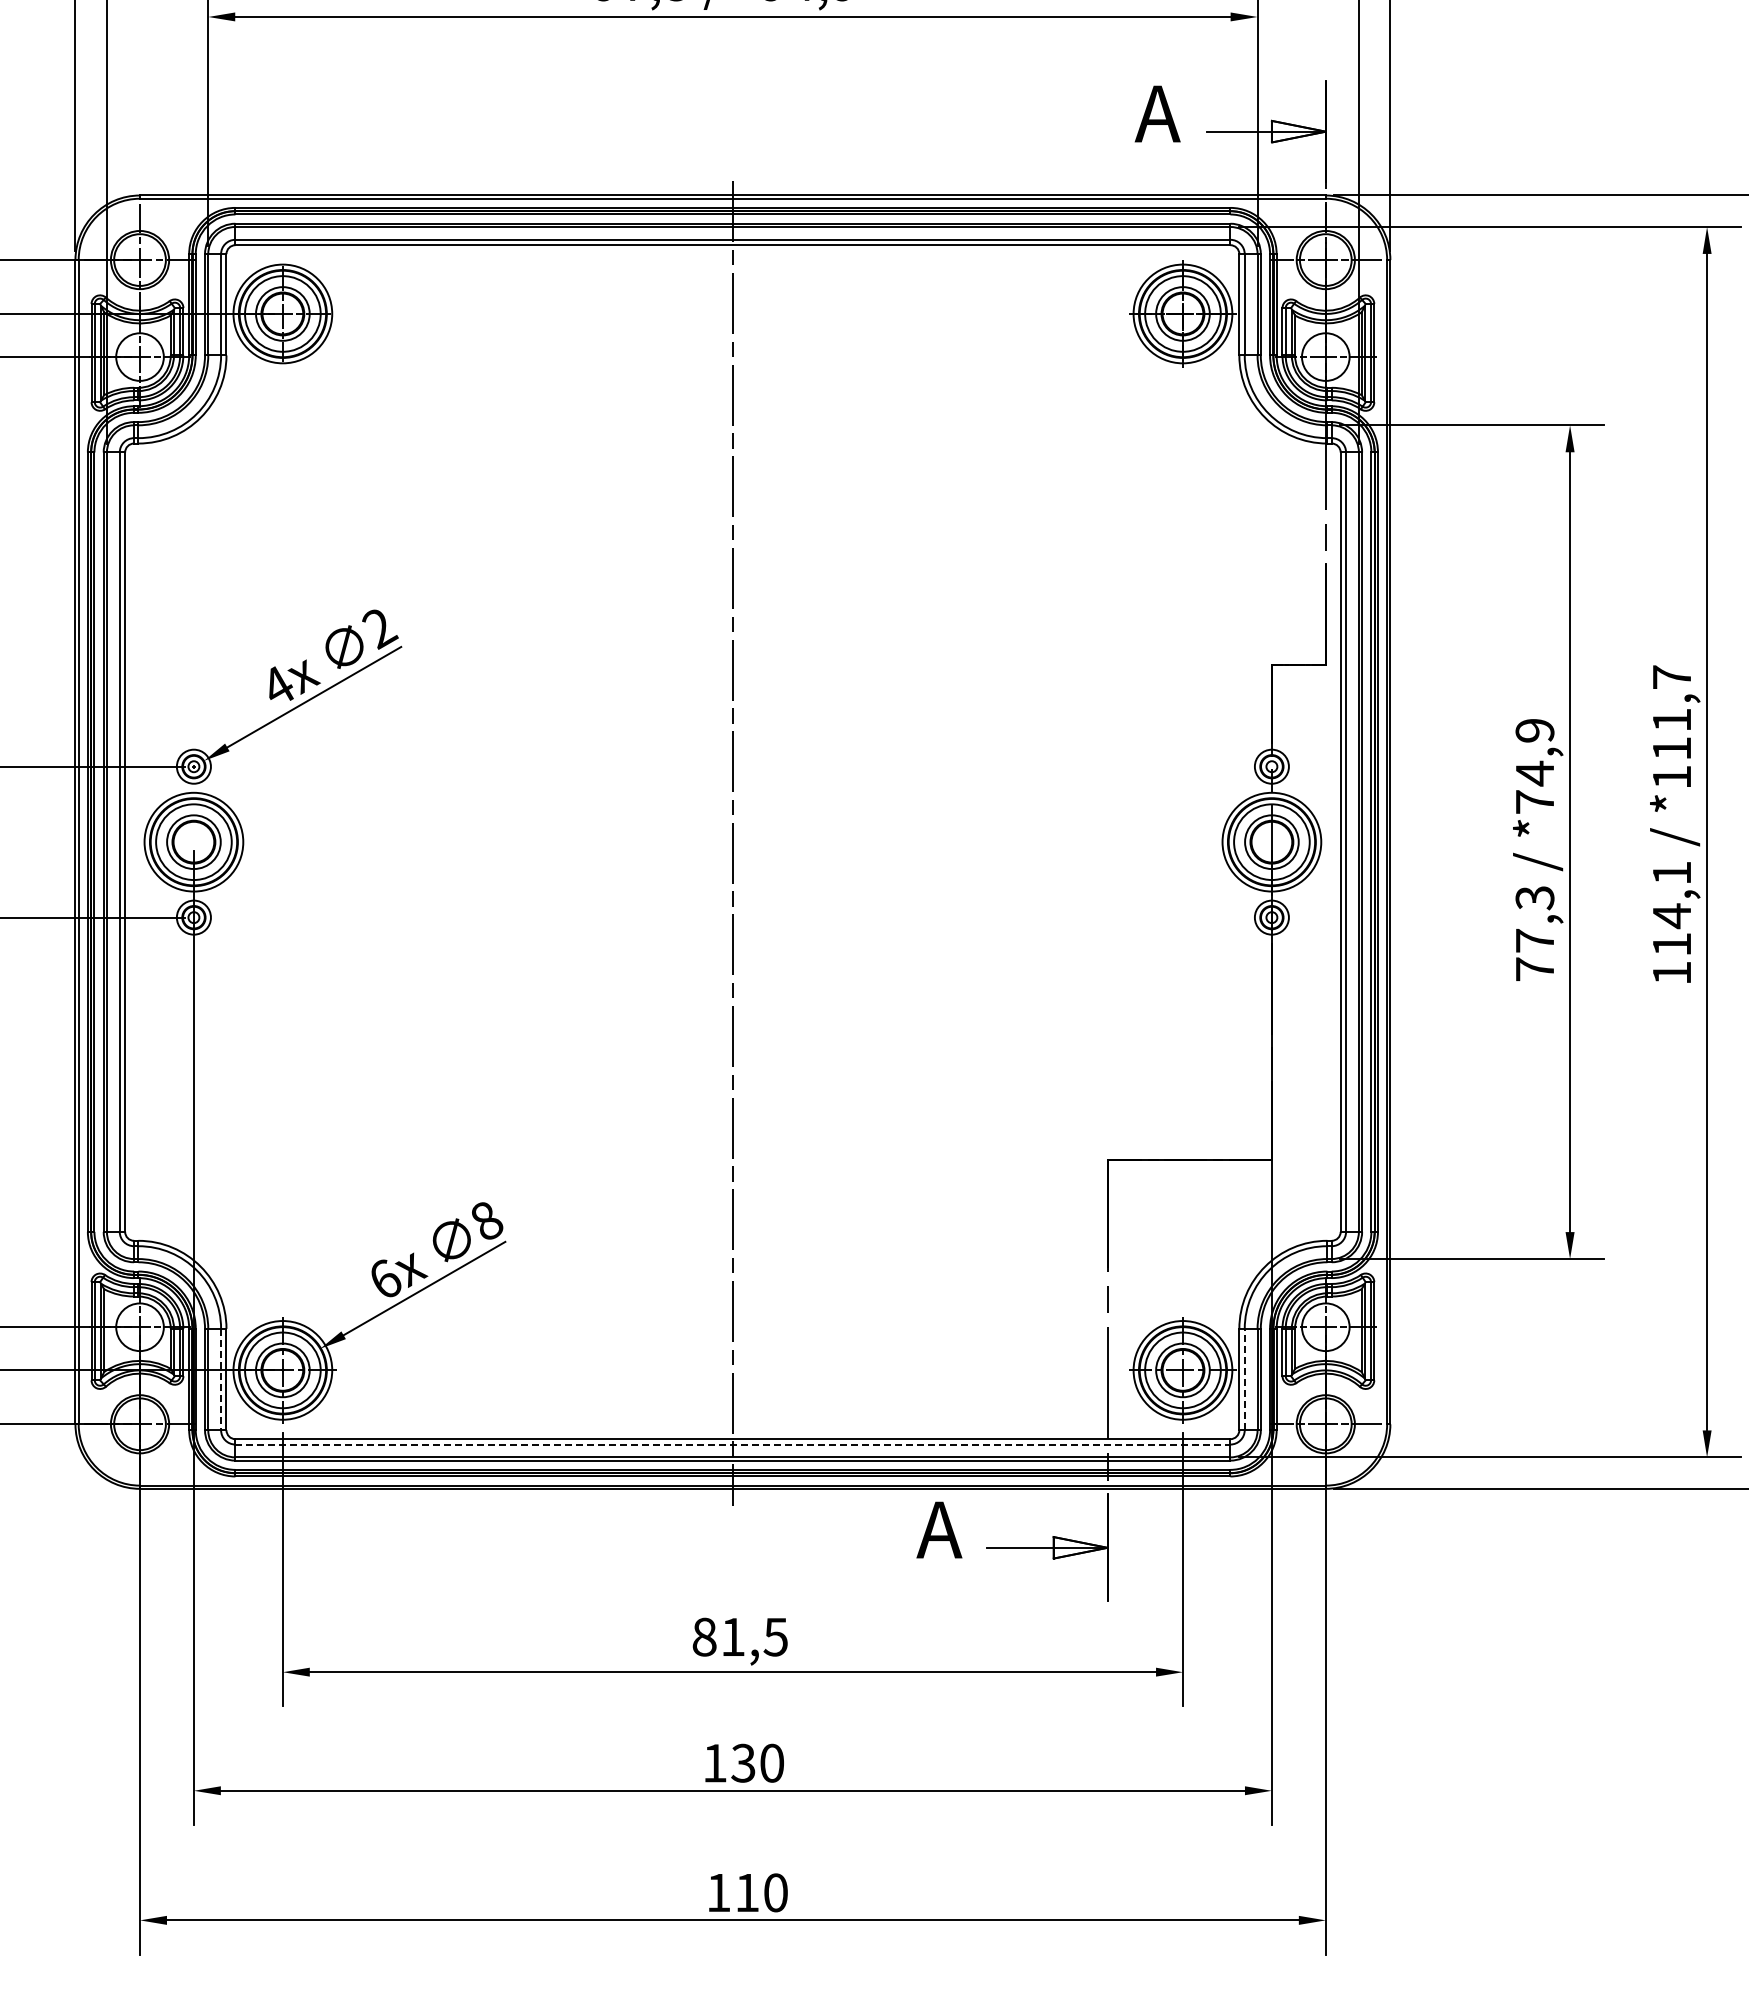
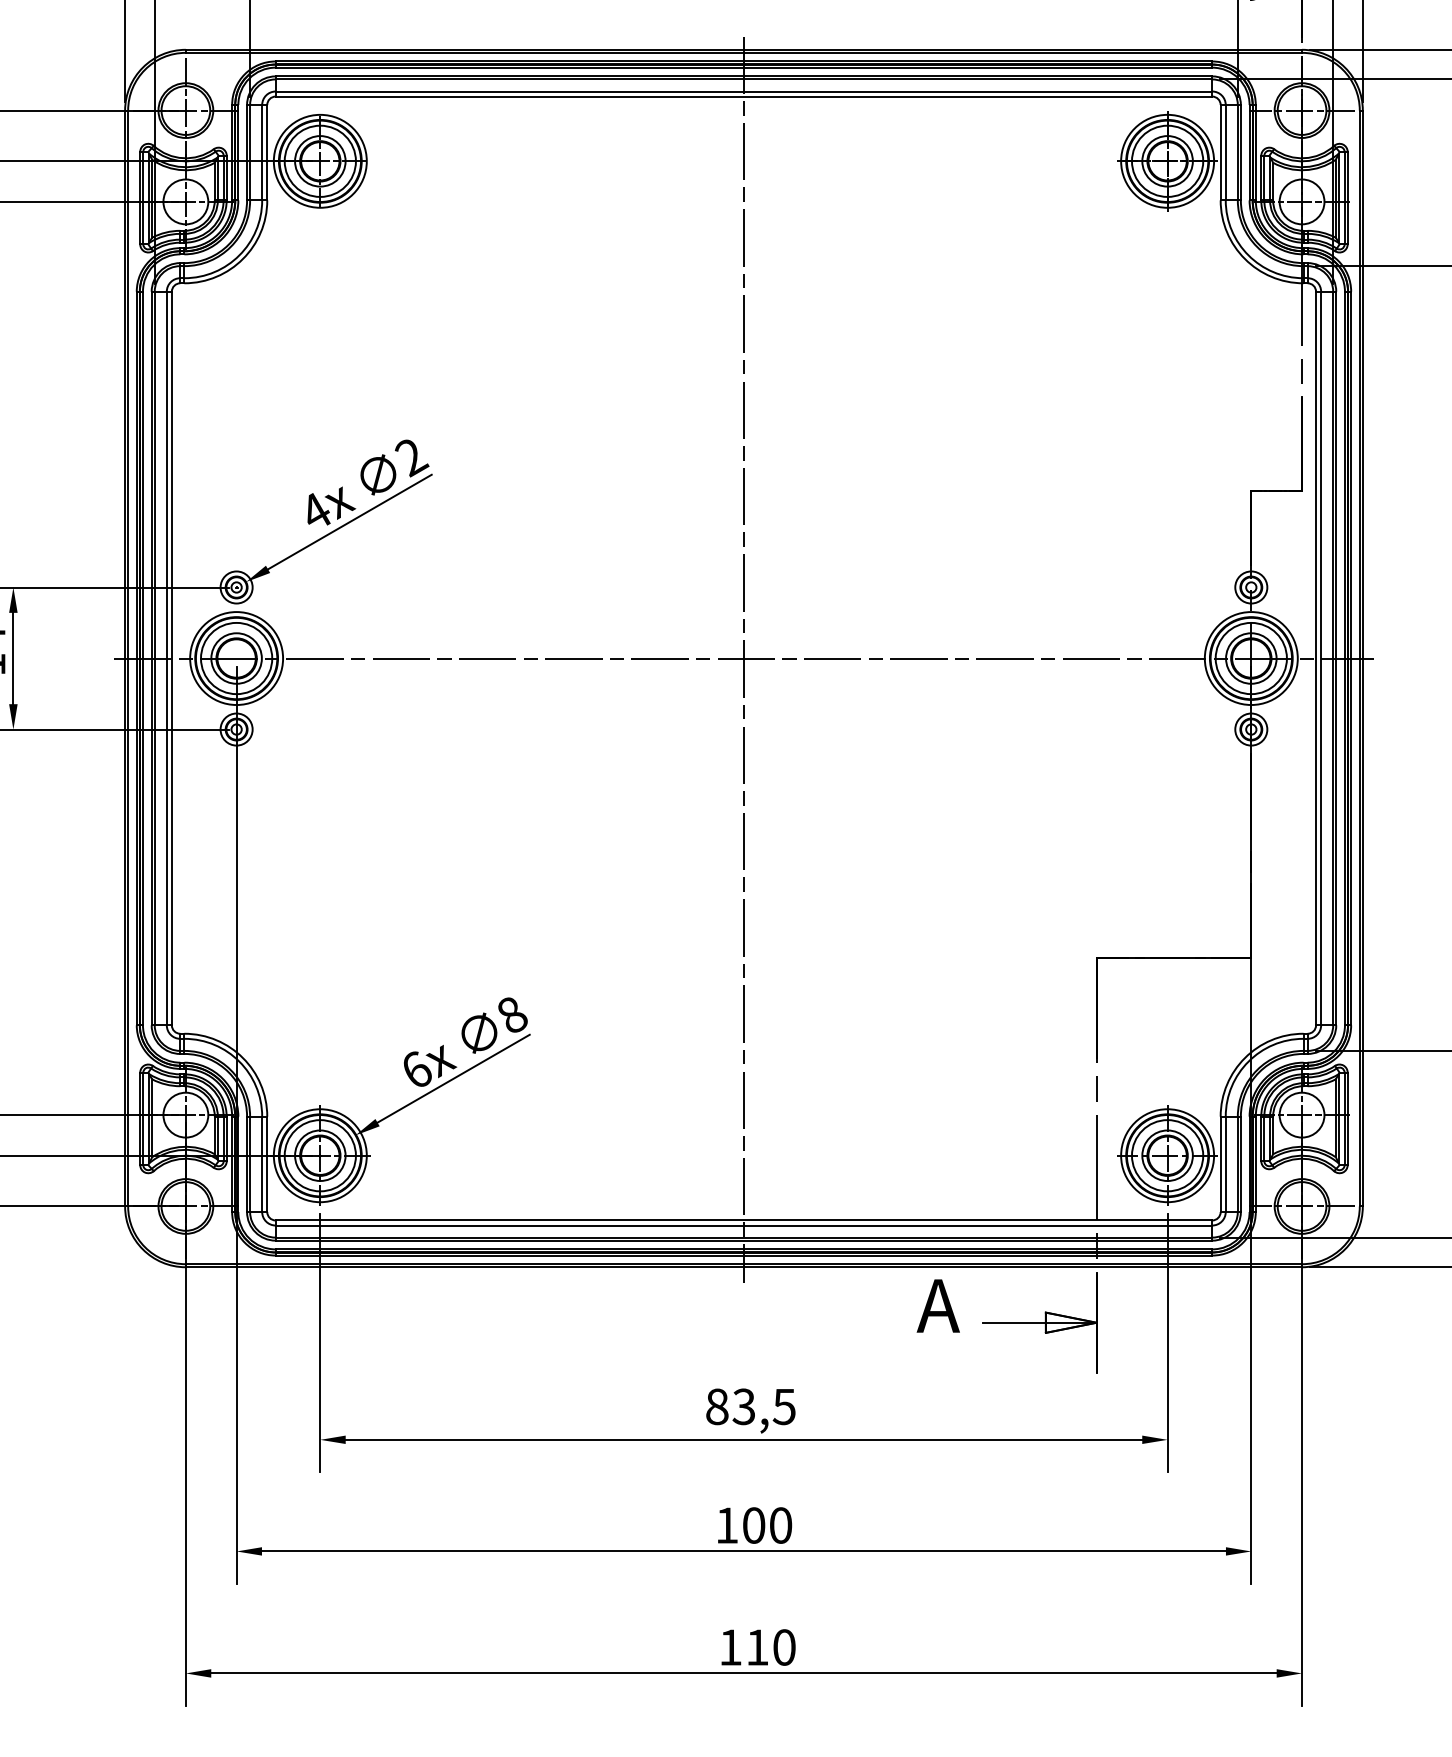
line: (732, 842) -> (743, 658), added
line: (221, 1379) -> (262, 1164), dashed -> solid
line: (1244, 1379) -> (1225, 1164), dashed -> solid
line: (733, 1444) -> (744, 1225), dashed -> solid
text: (732, 1636) -> (743, 1406), 81,5 -> 83,5
text: (743, 1762) -> (753, 1524), 130 -> 100

